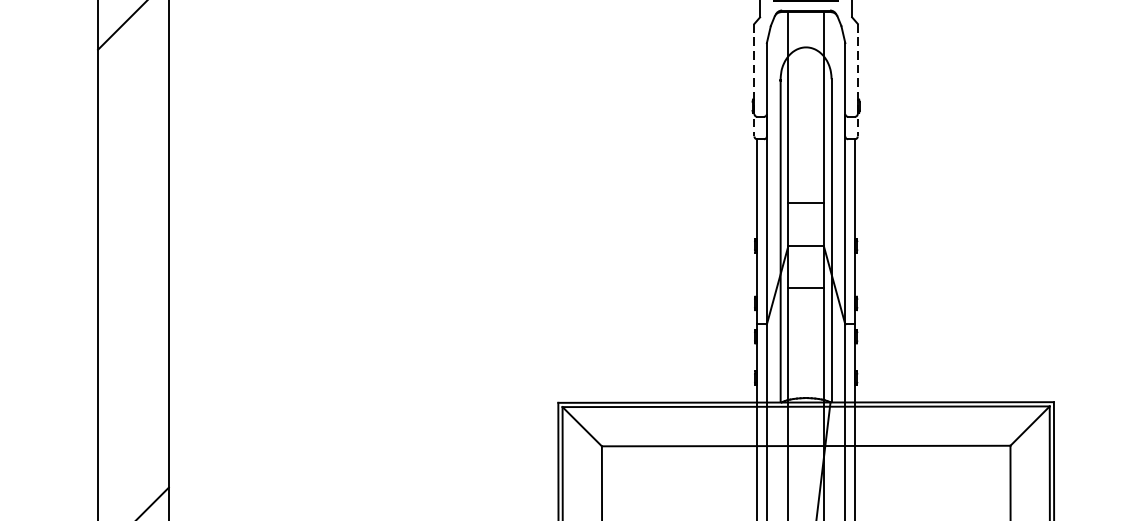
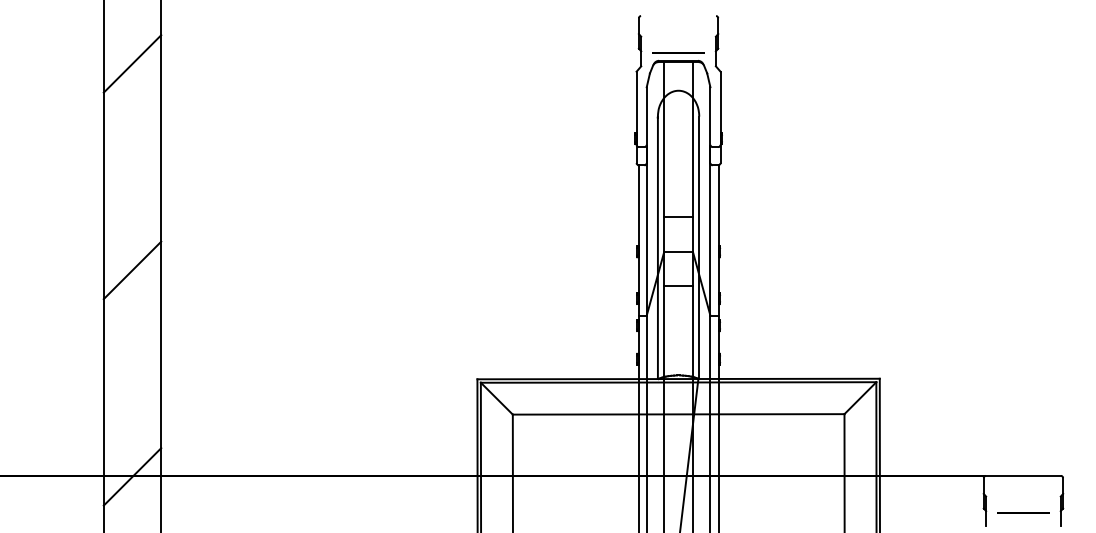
line: (754, 80) -> (636, 117), dashed -> solid
line: (857, 80) -> (720, 117), dashed -> solid
line: (133, 268) -> (132, 270), added

